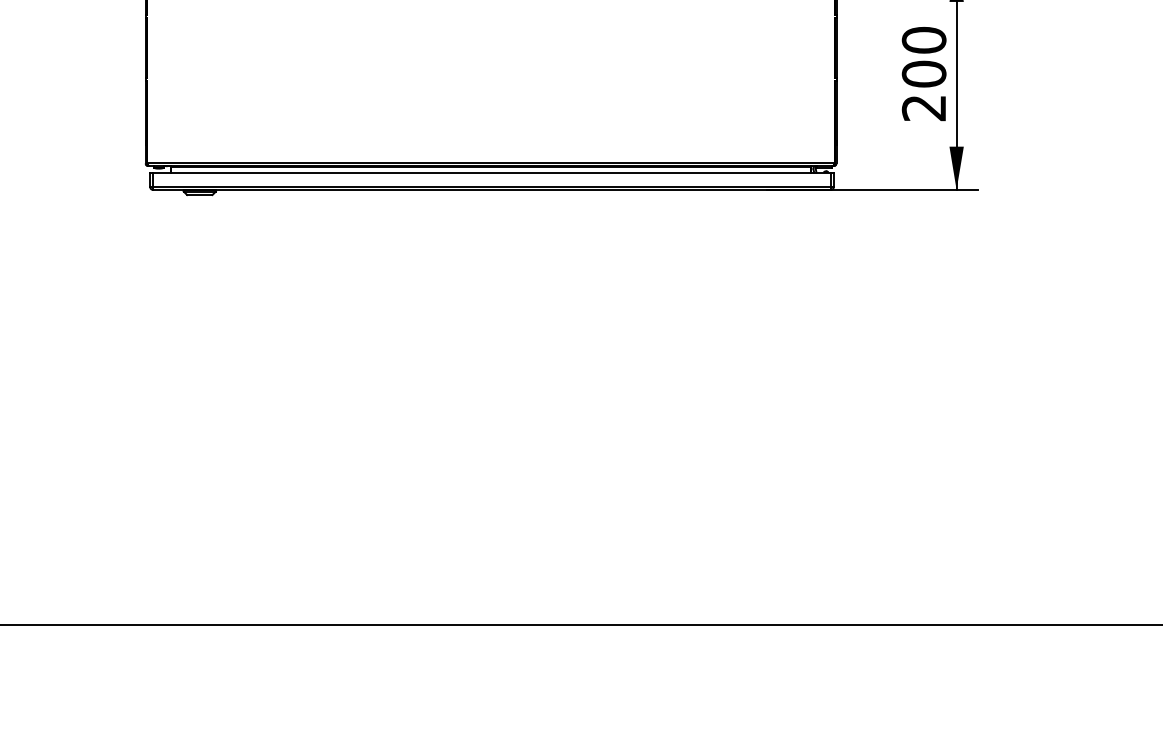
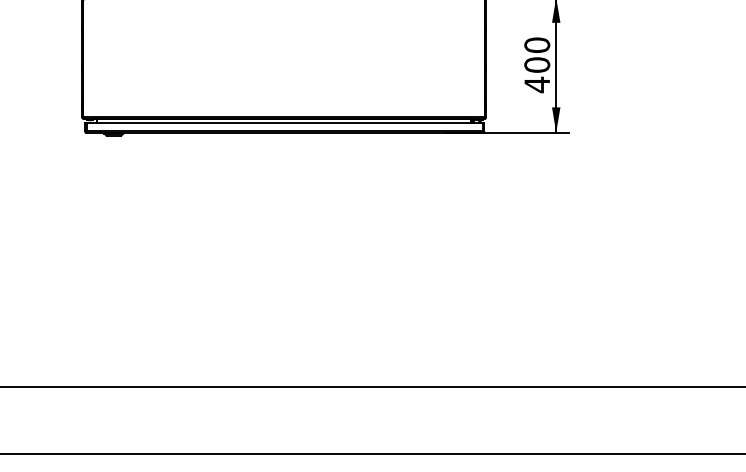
text: (922, 107) -> (536, 84), 200 -> 400

